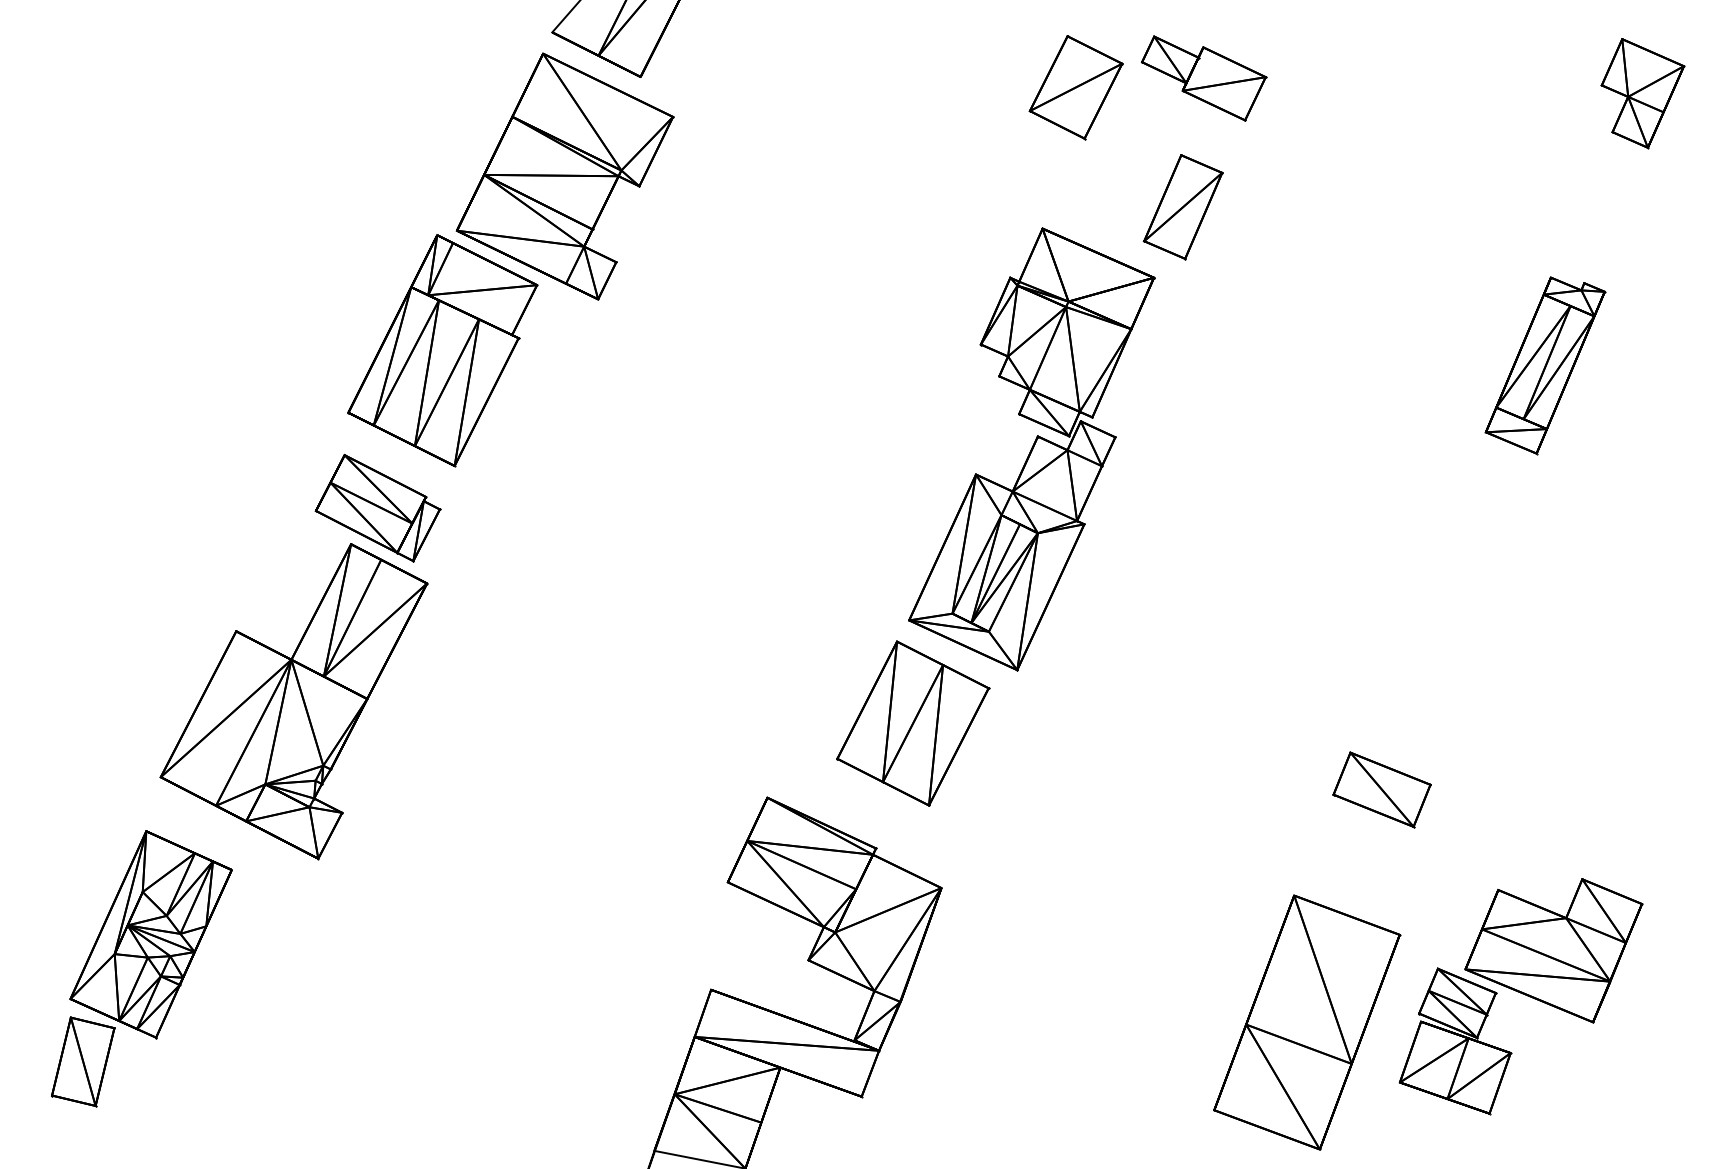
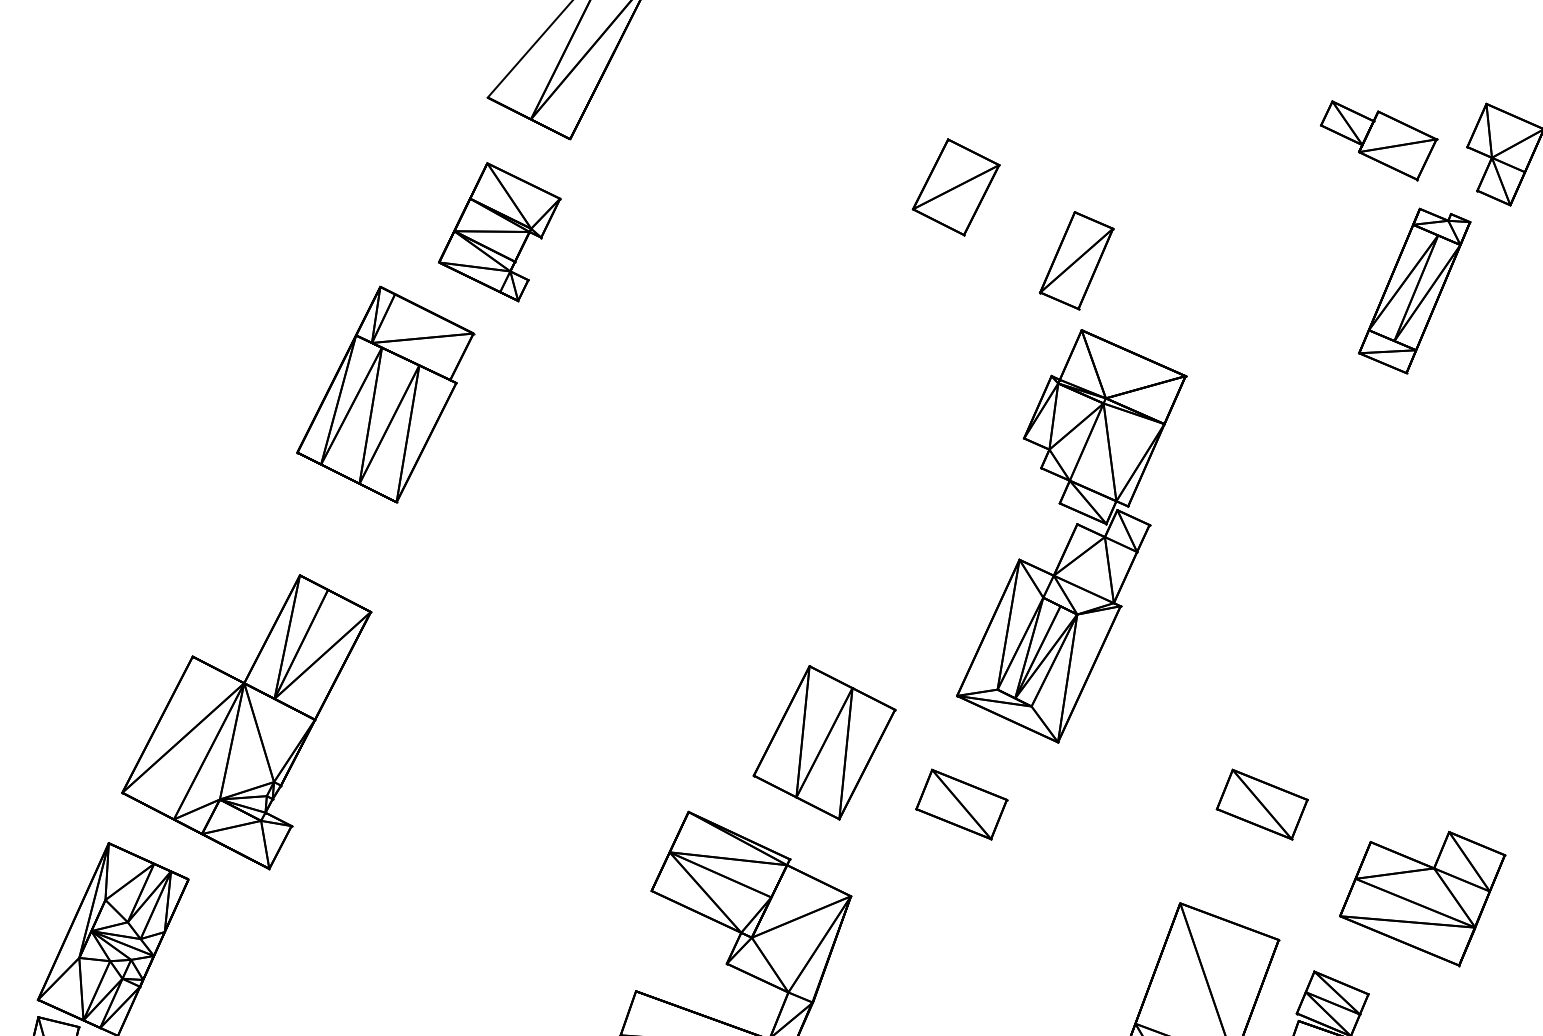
part: (1203, 78) -> (1378, 140), moved
part: (1075, 87) -> (955, 187), moved
part: (564, 176) -> (499, 232), size x0.6
part: (1545, 365) -> (1414, 290), moved
part: (1031, 449) -> (1071, 536), moved
part: (377, 507) -> (324, 541), removed
part: (1059, 789) -> (961, 804), added
part: (1553, 950) -> (1422, 898), moved

